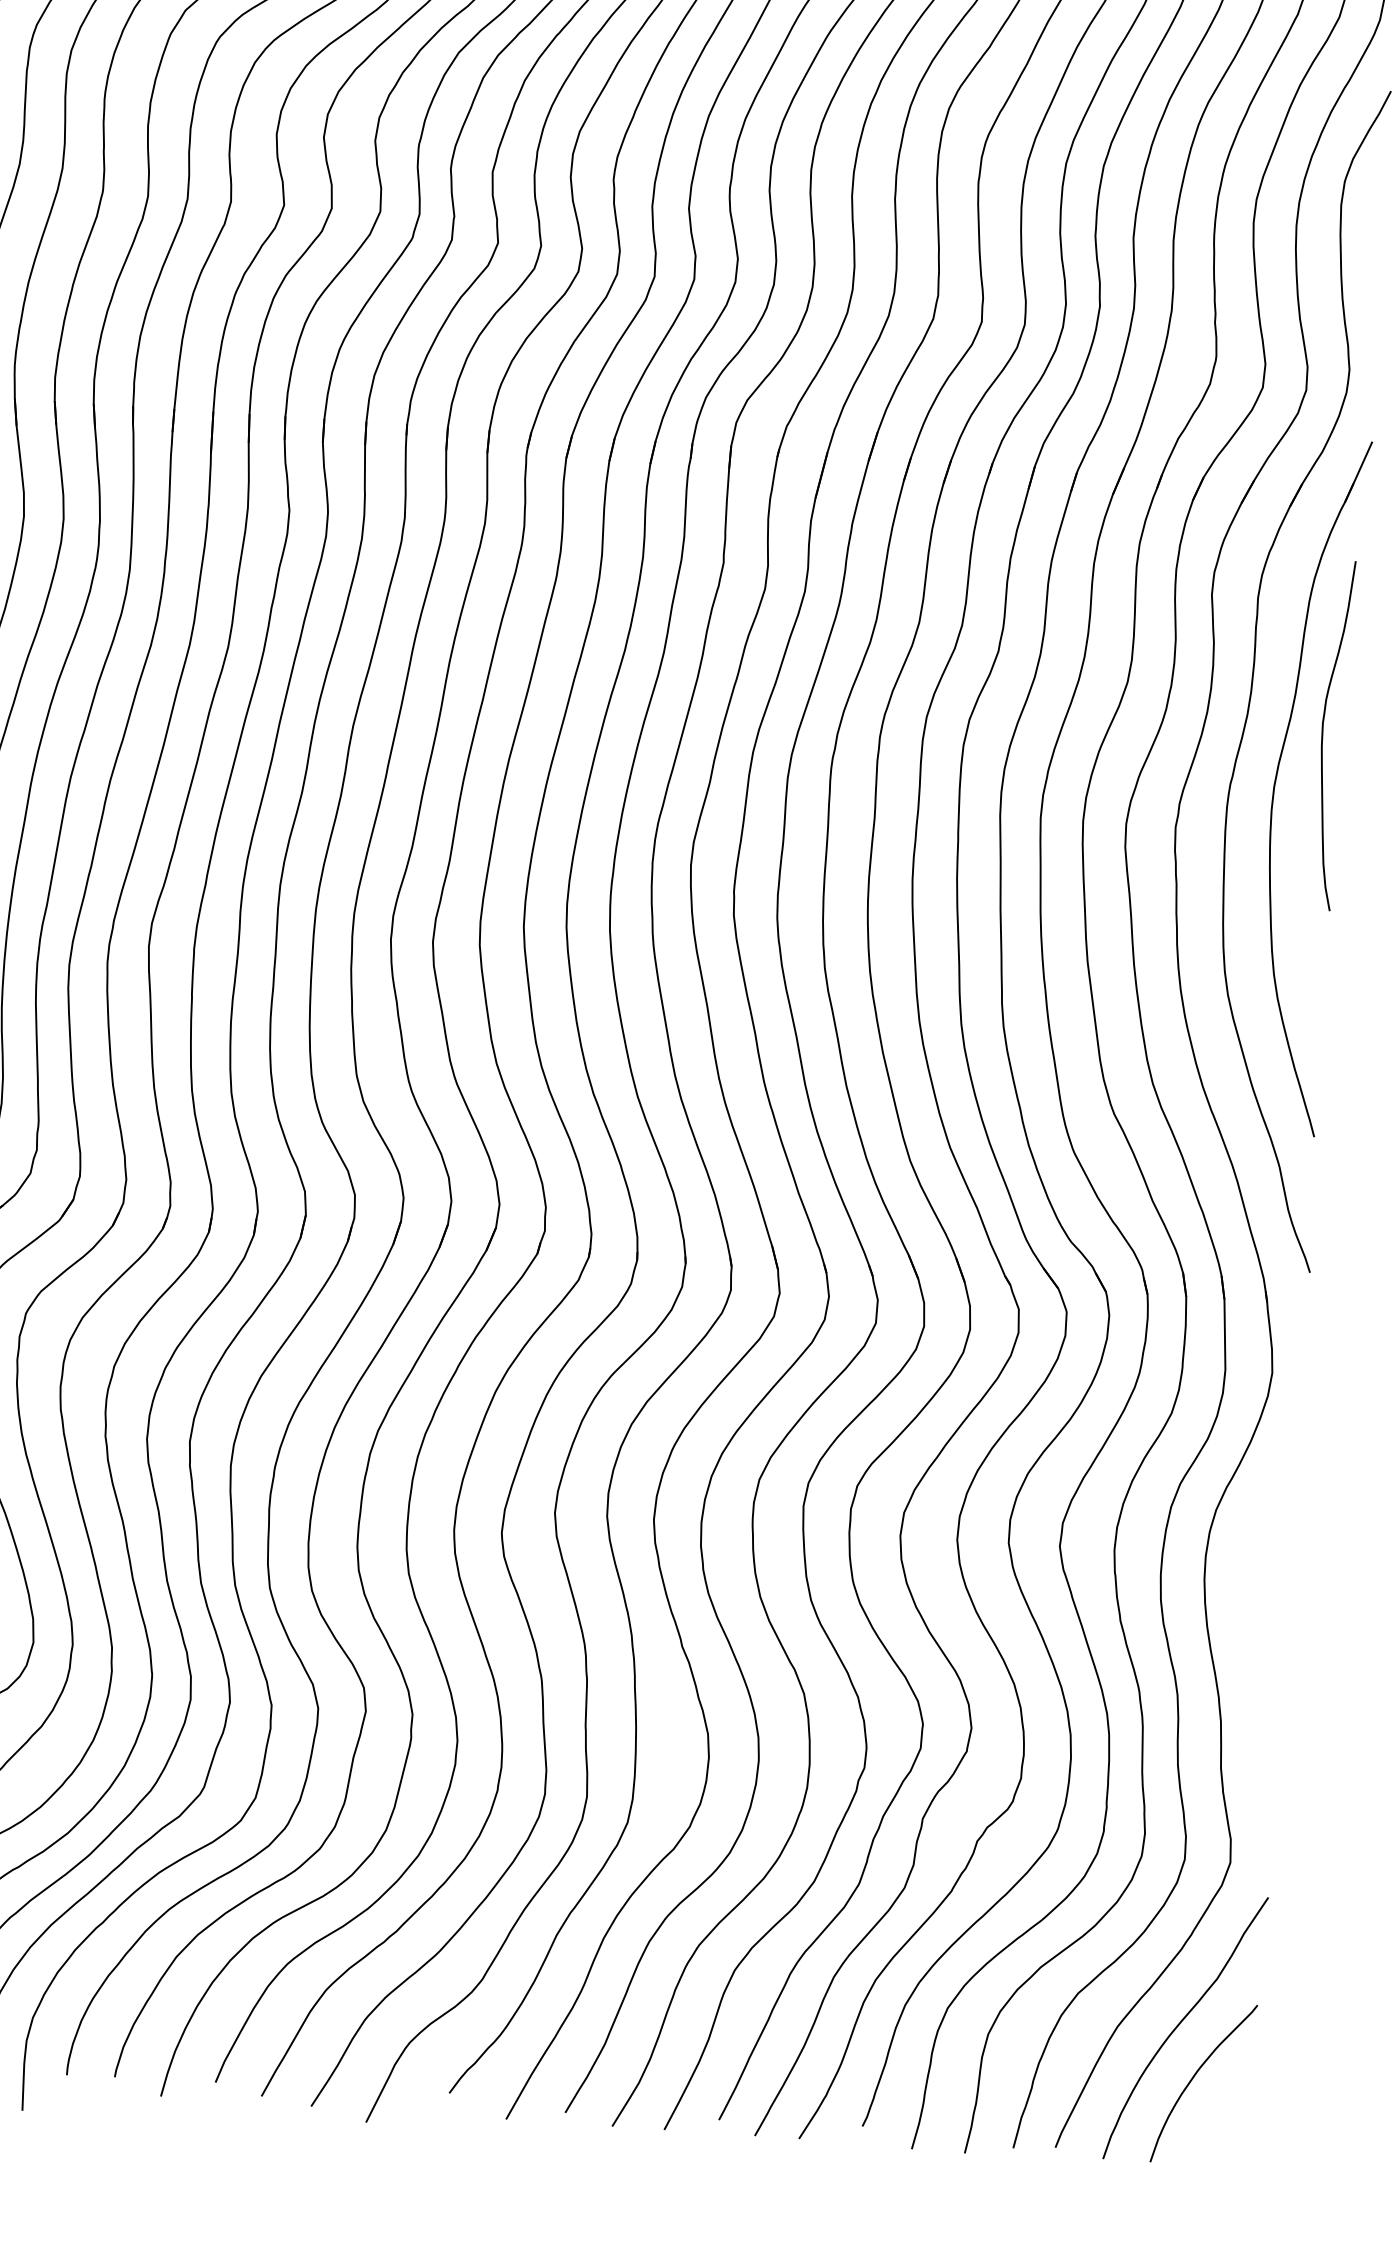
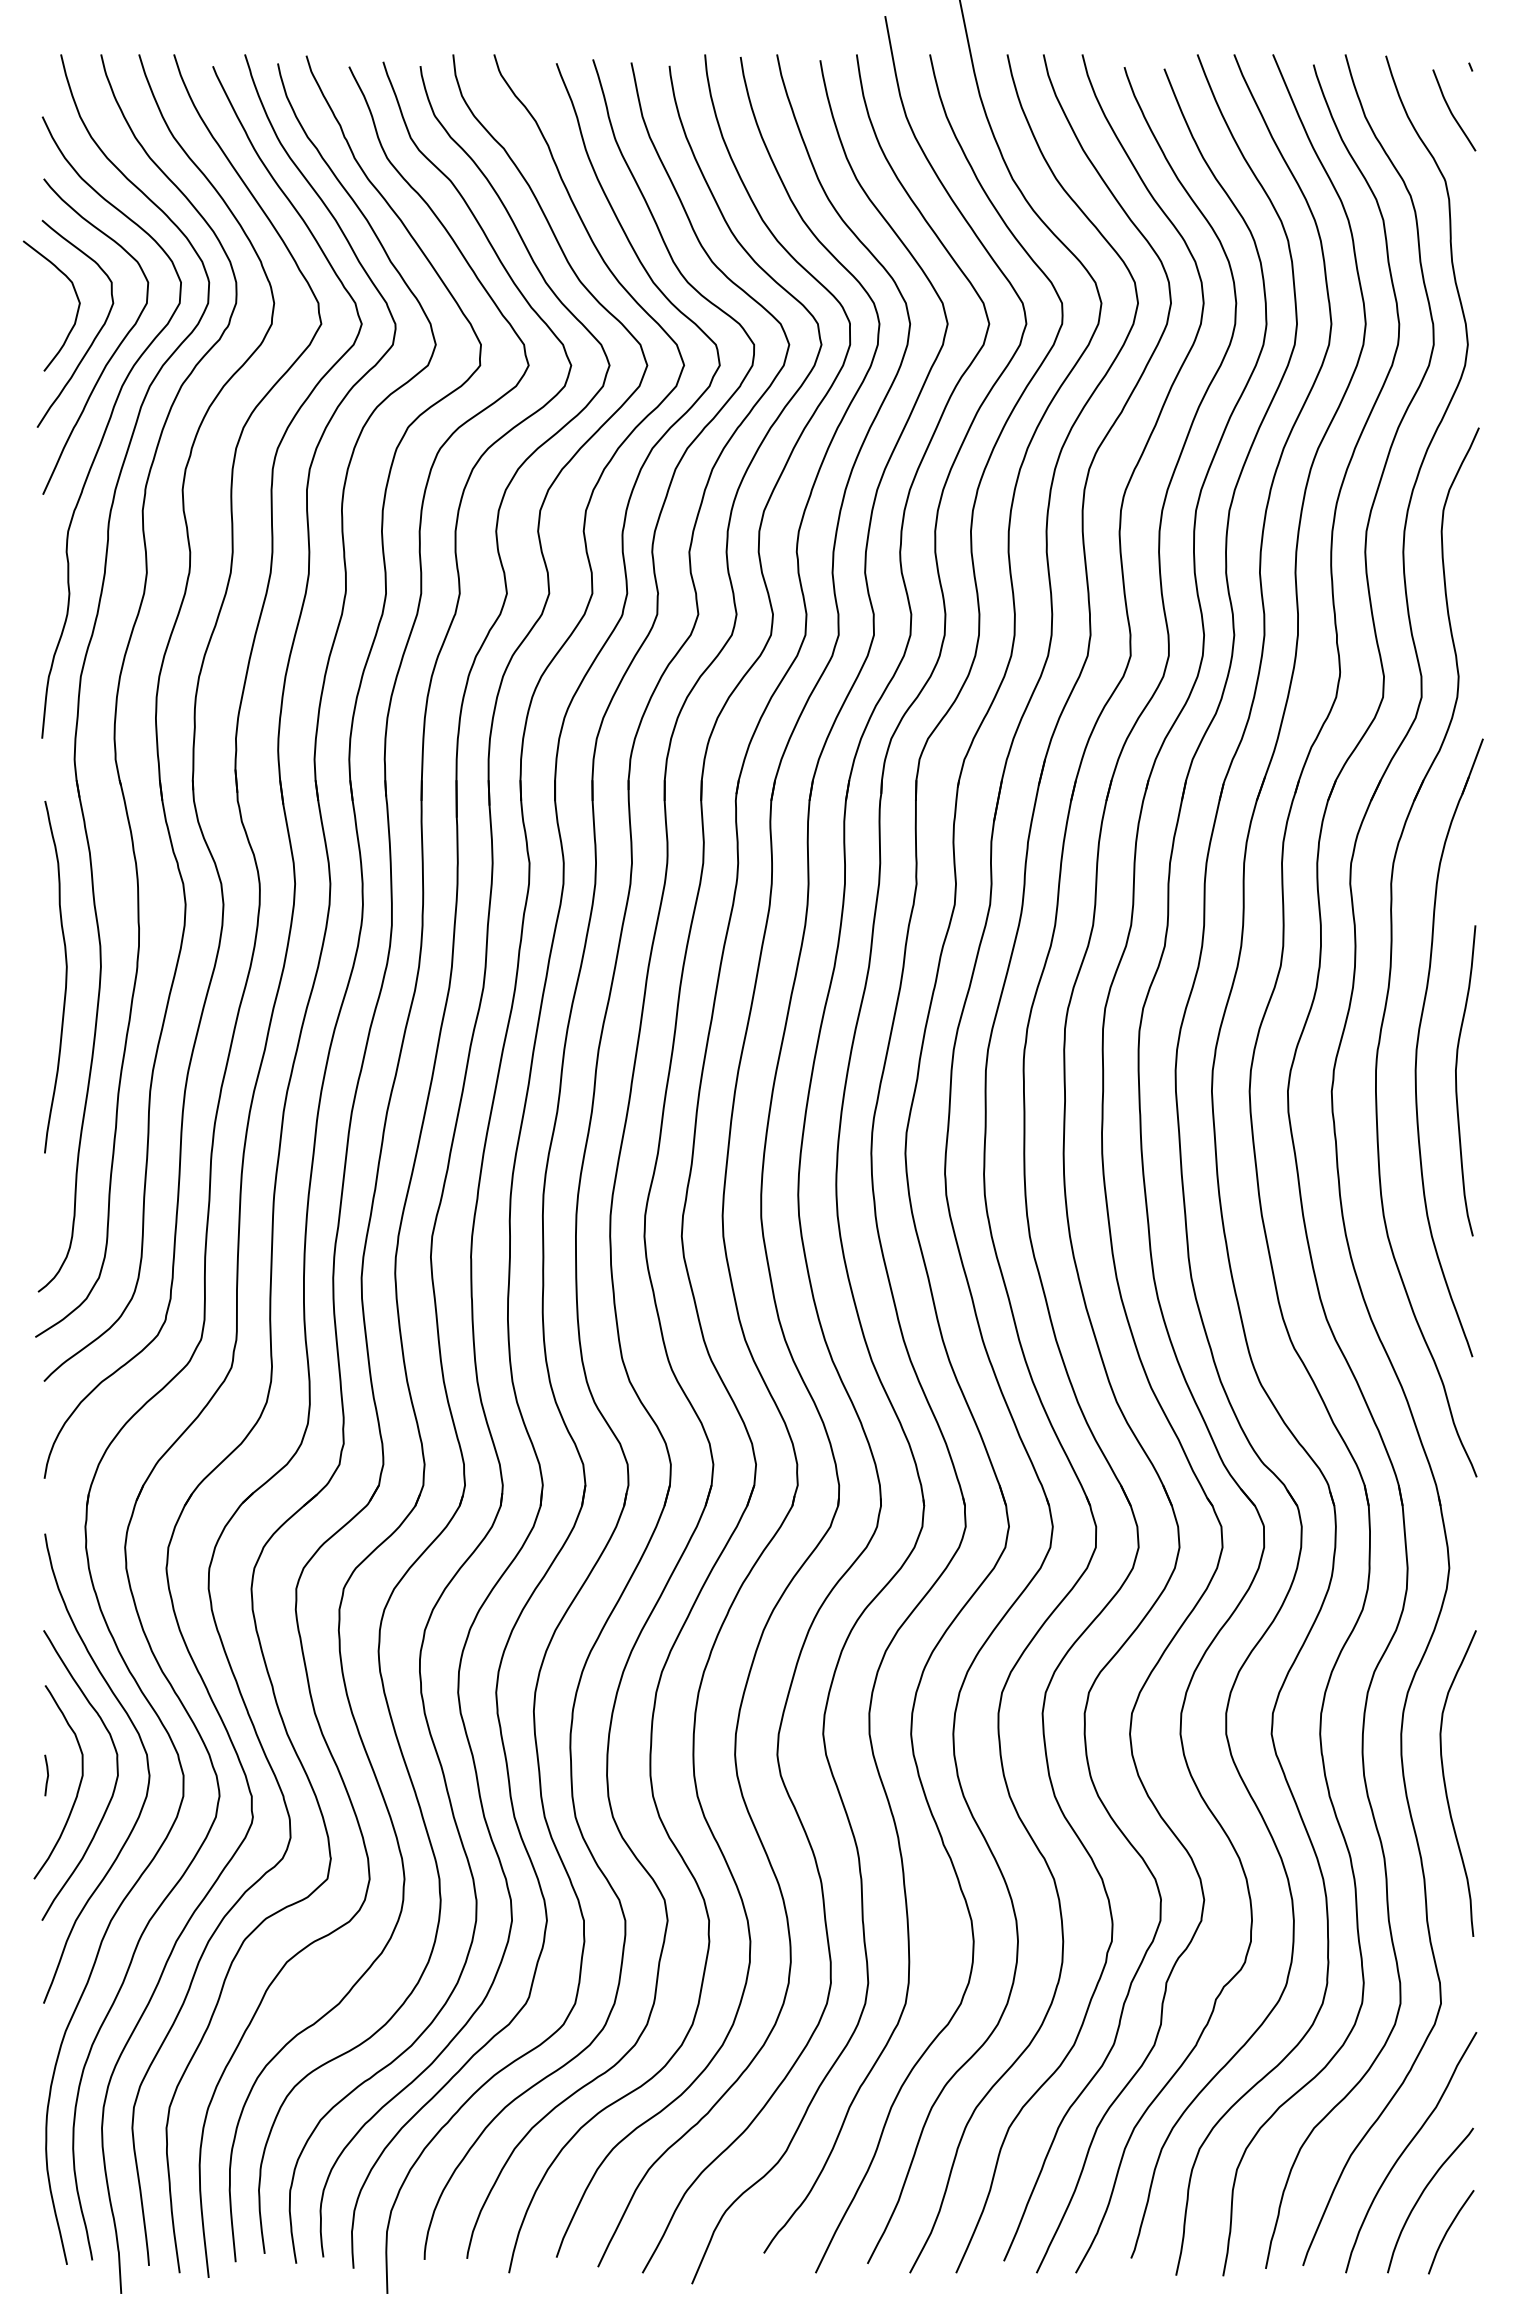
curve: (1323, 738) -> (1457, 1084), moved
curve: (1252, 1618) -> (1446, 1786), added
curve: (1221, 2119) -> (1448, 2231), added

